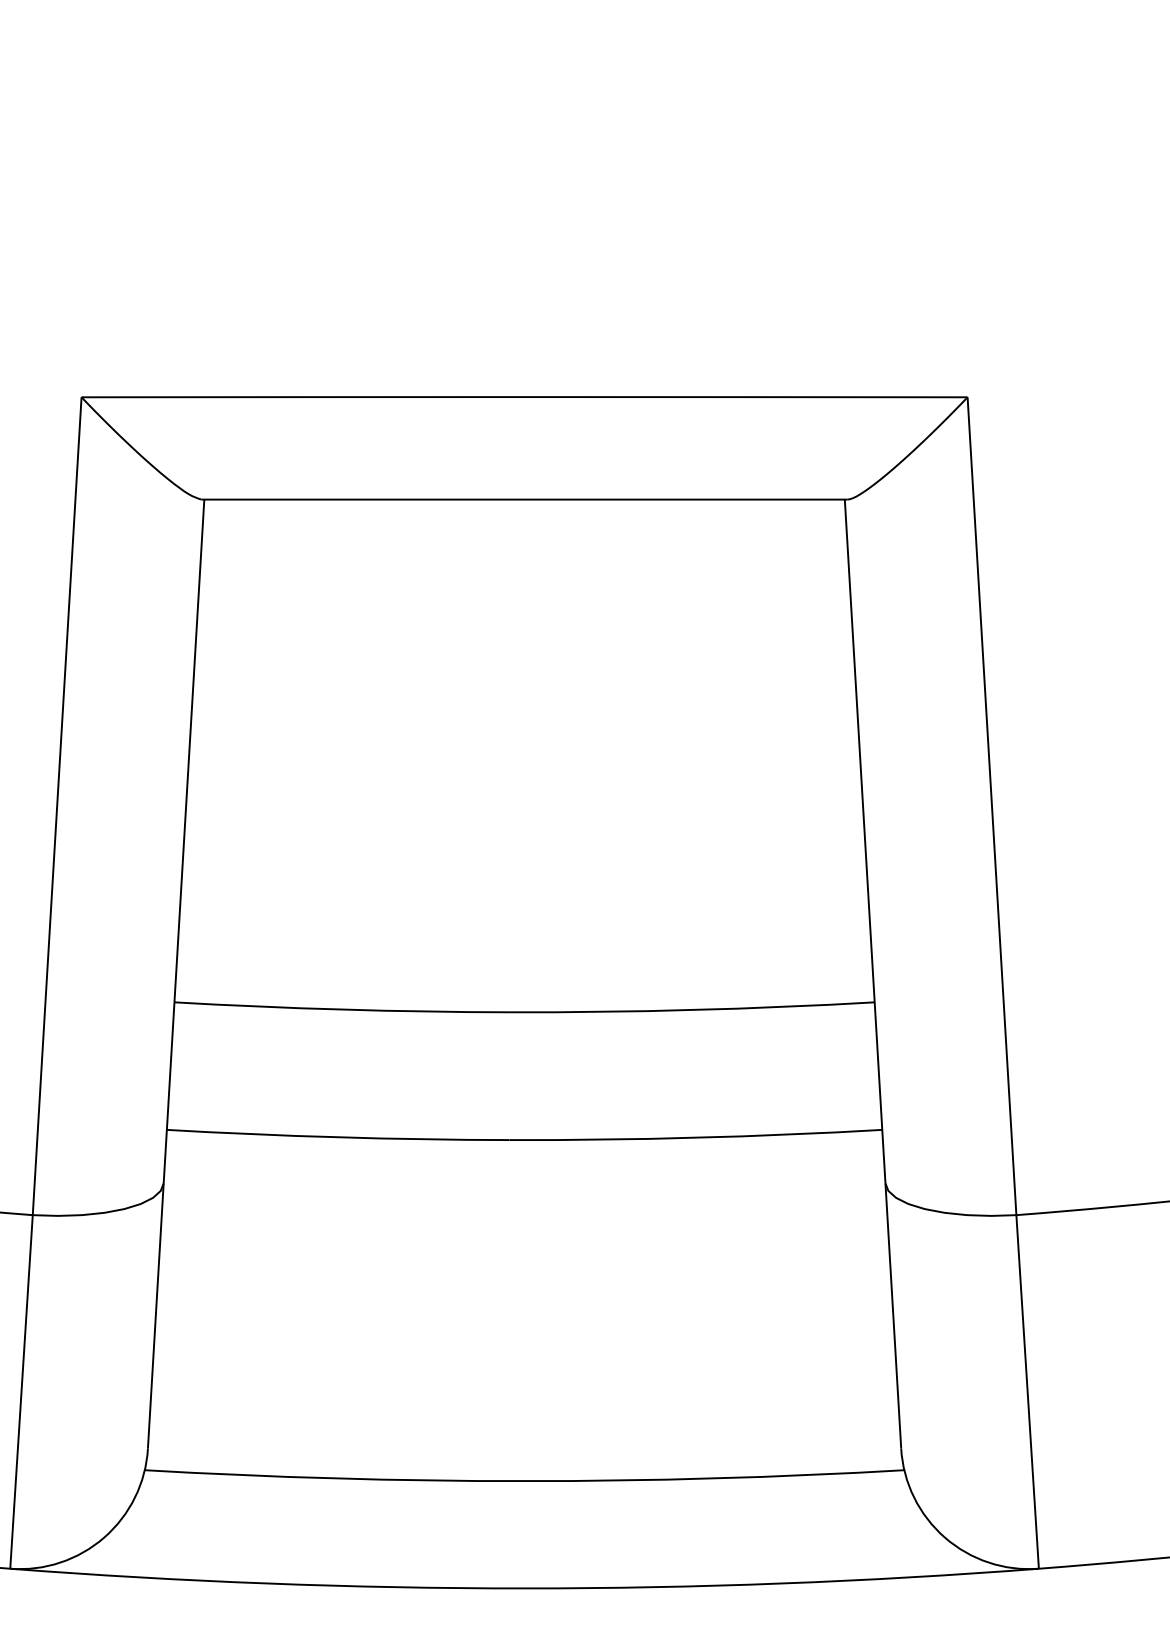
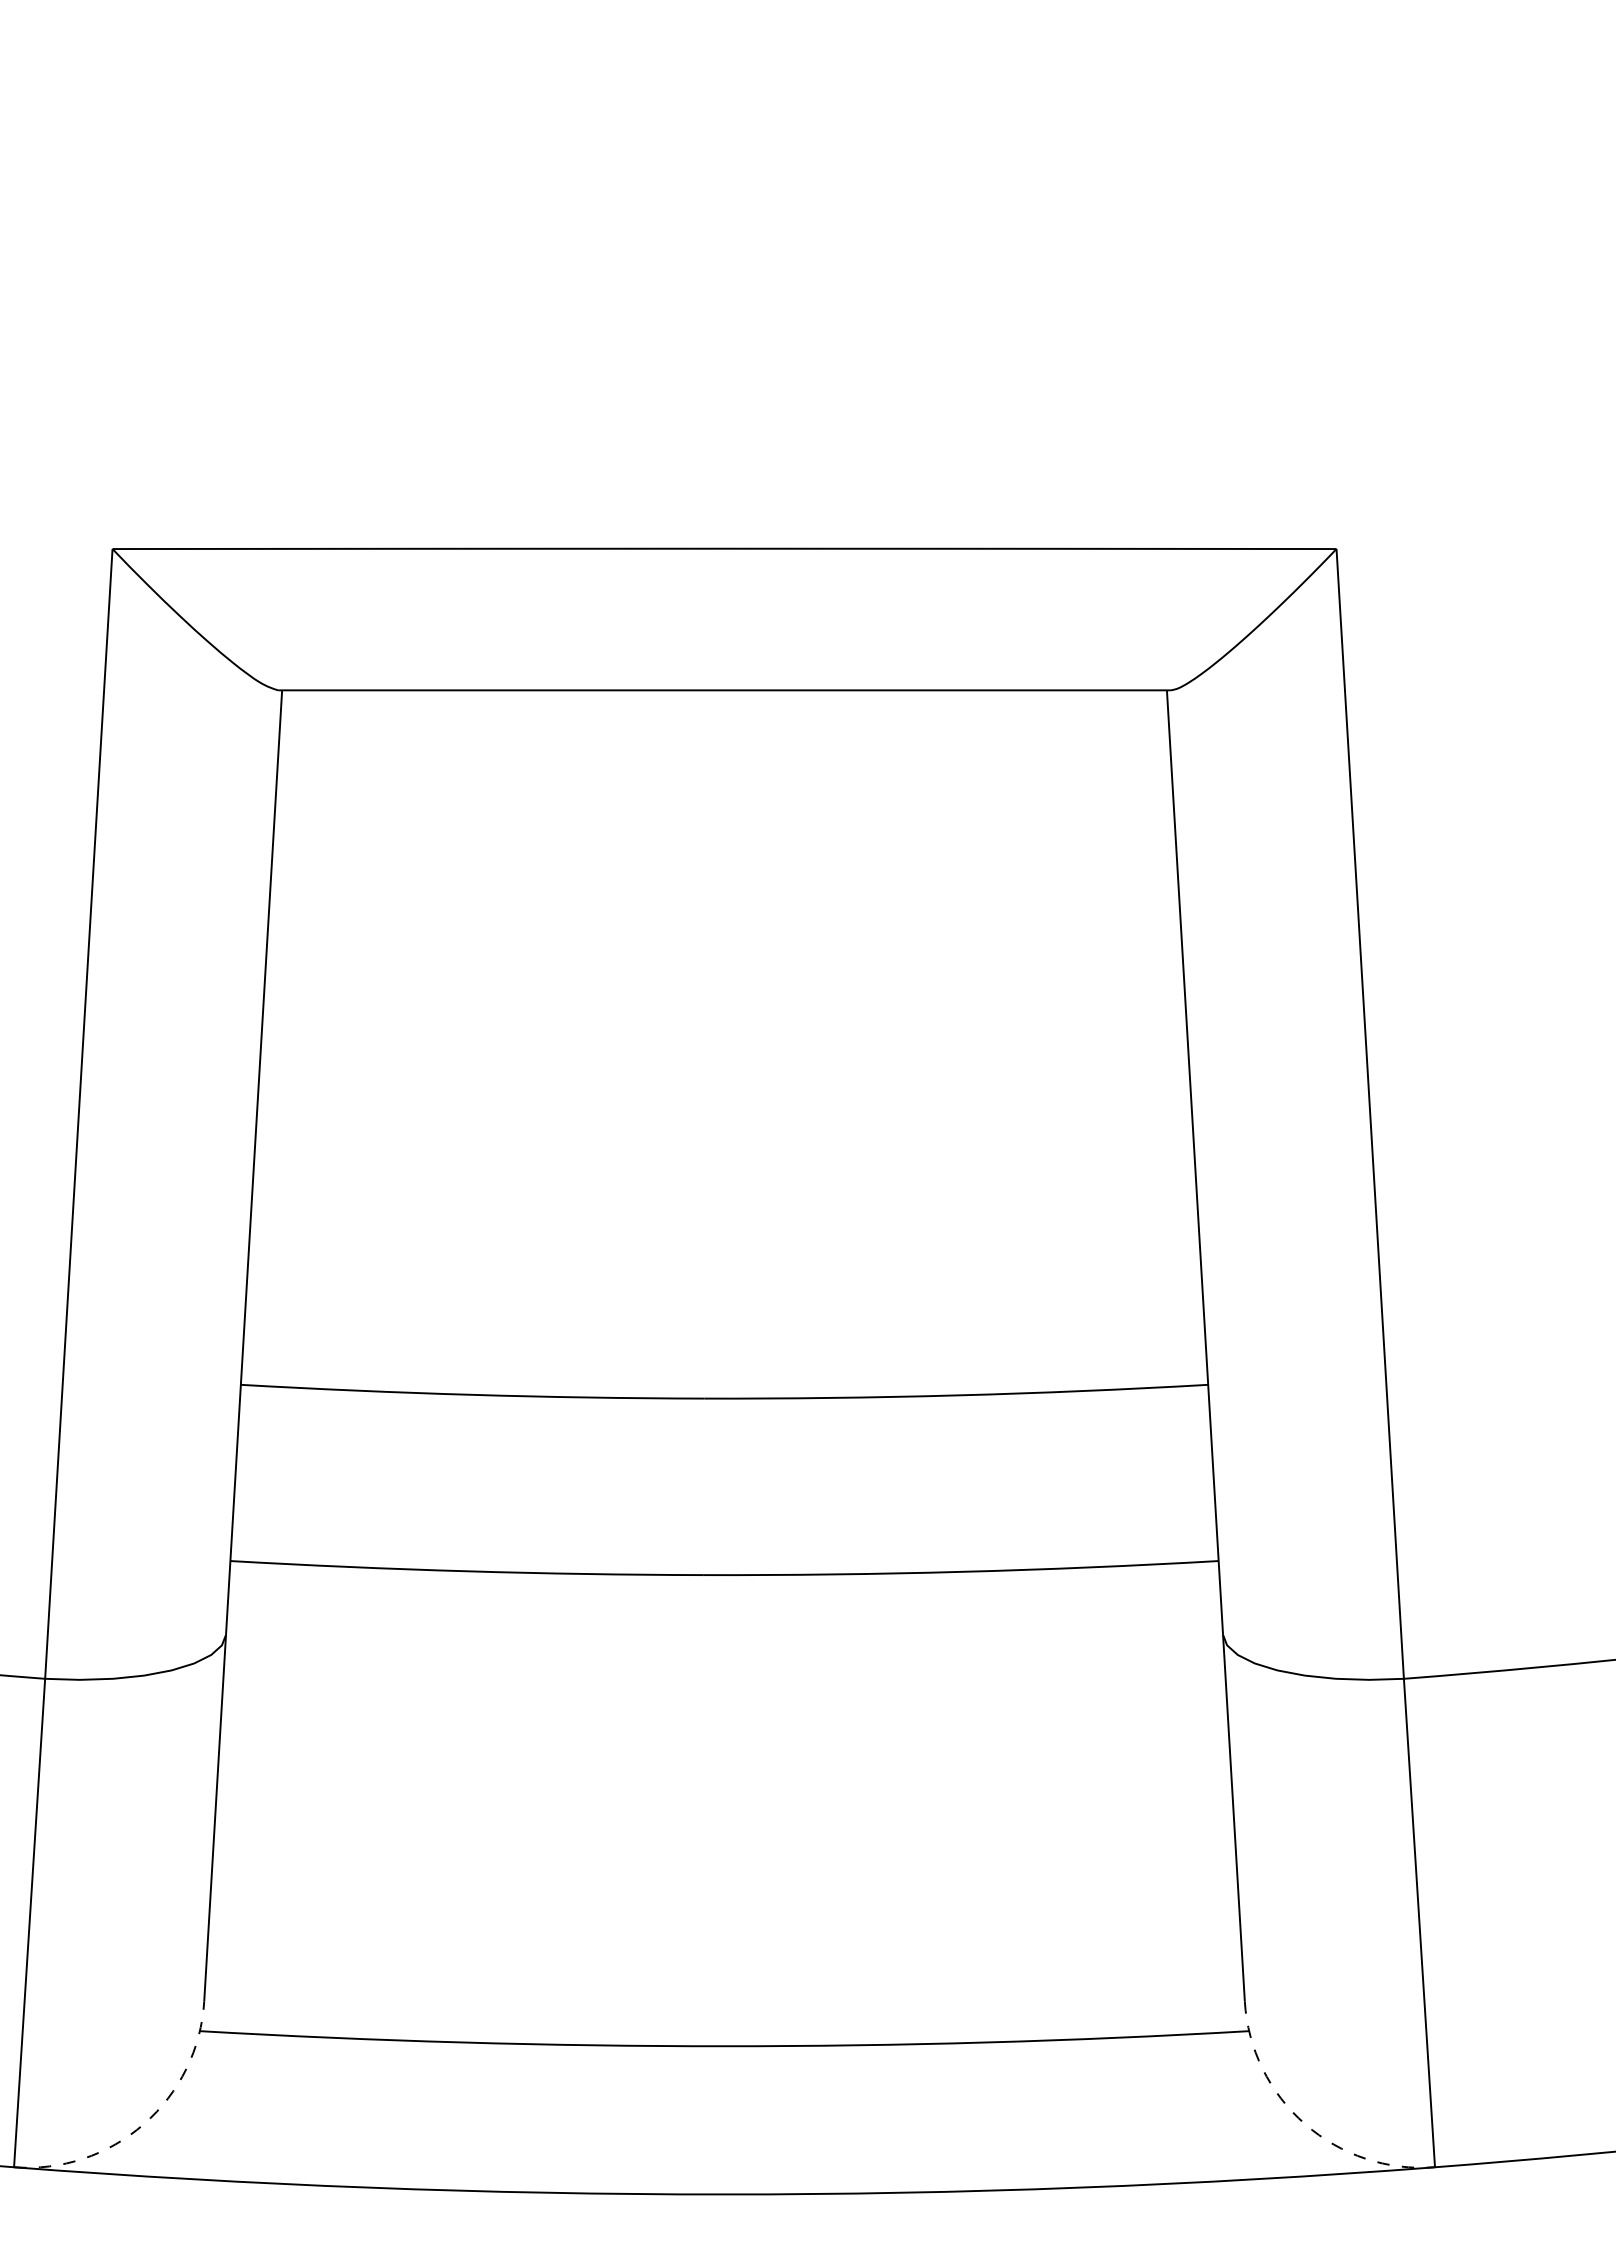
arc: (103, 1537) -> (143, 2124), solid -> dashed
arc: (945, 1537) -> (1305, 2124), solid -> dashed

